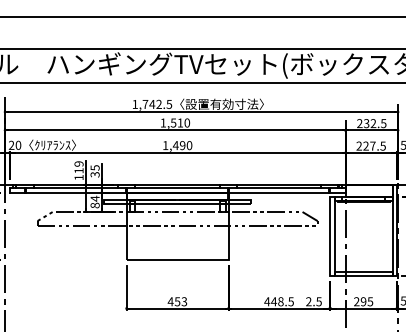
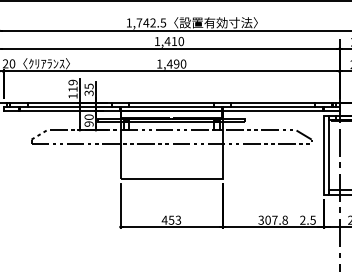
text: (173, 122) -> (167, 41), 1,510 -> 1,410
text: (94, 201) -> (88, 120), 84 -> 90
text: (278, 301) -> (272, 220), 448.5 -> 307.8

